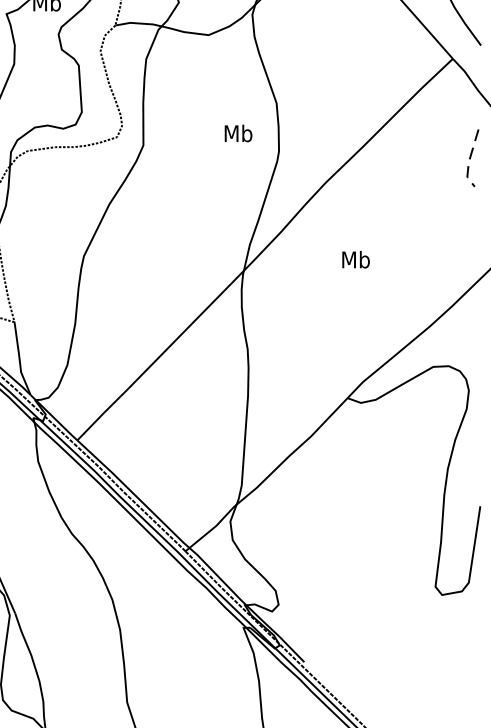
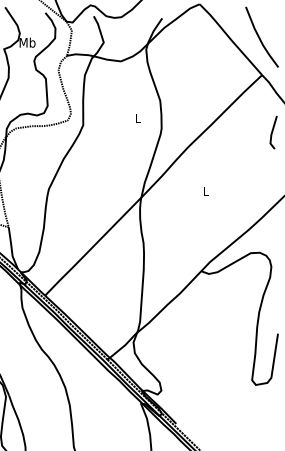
text: (238, 133) -> (138, 118), Mb -> L
line: (469, 161) -> (271, 134), dashed -> solid
text: (356, 260) -> (206, 191), Mb -> L

